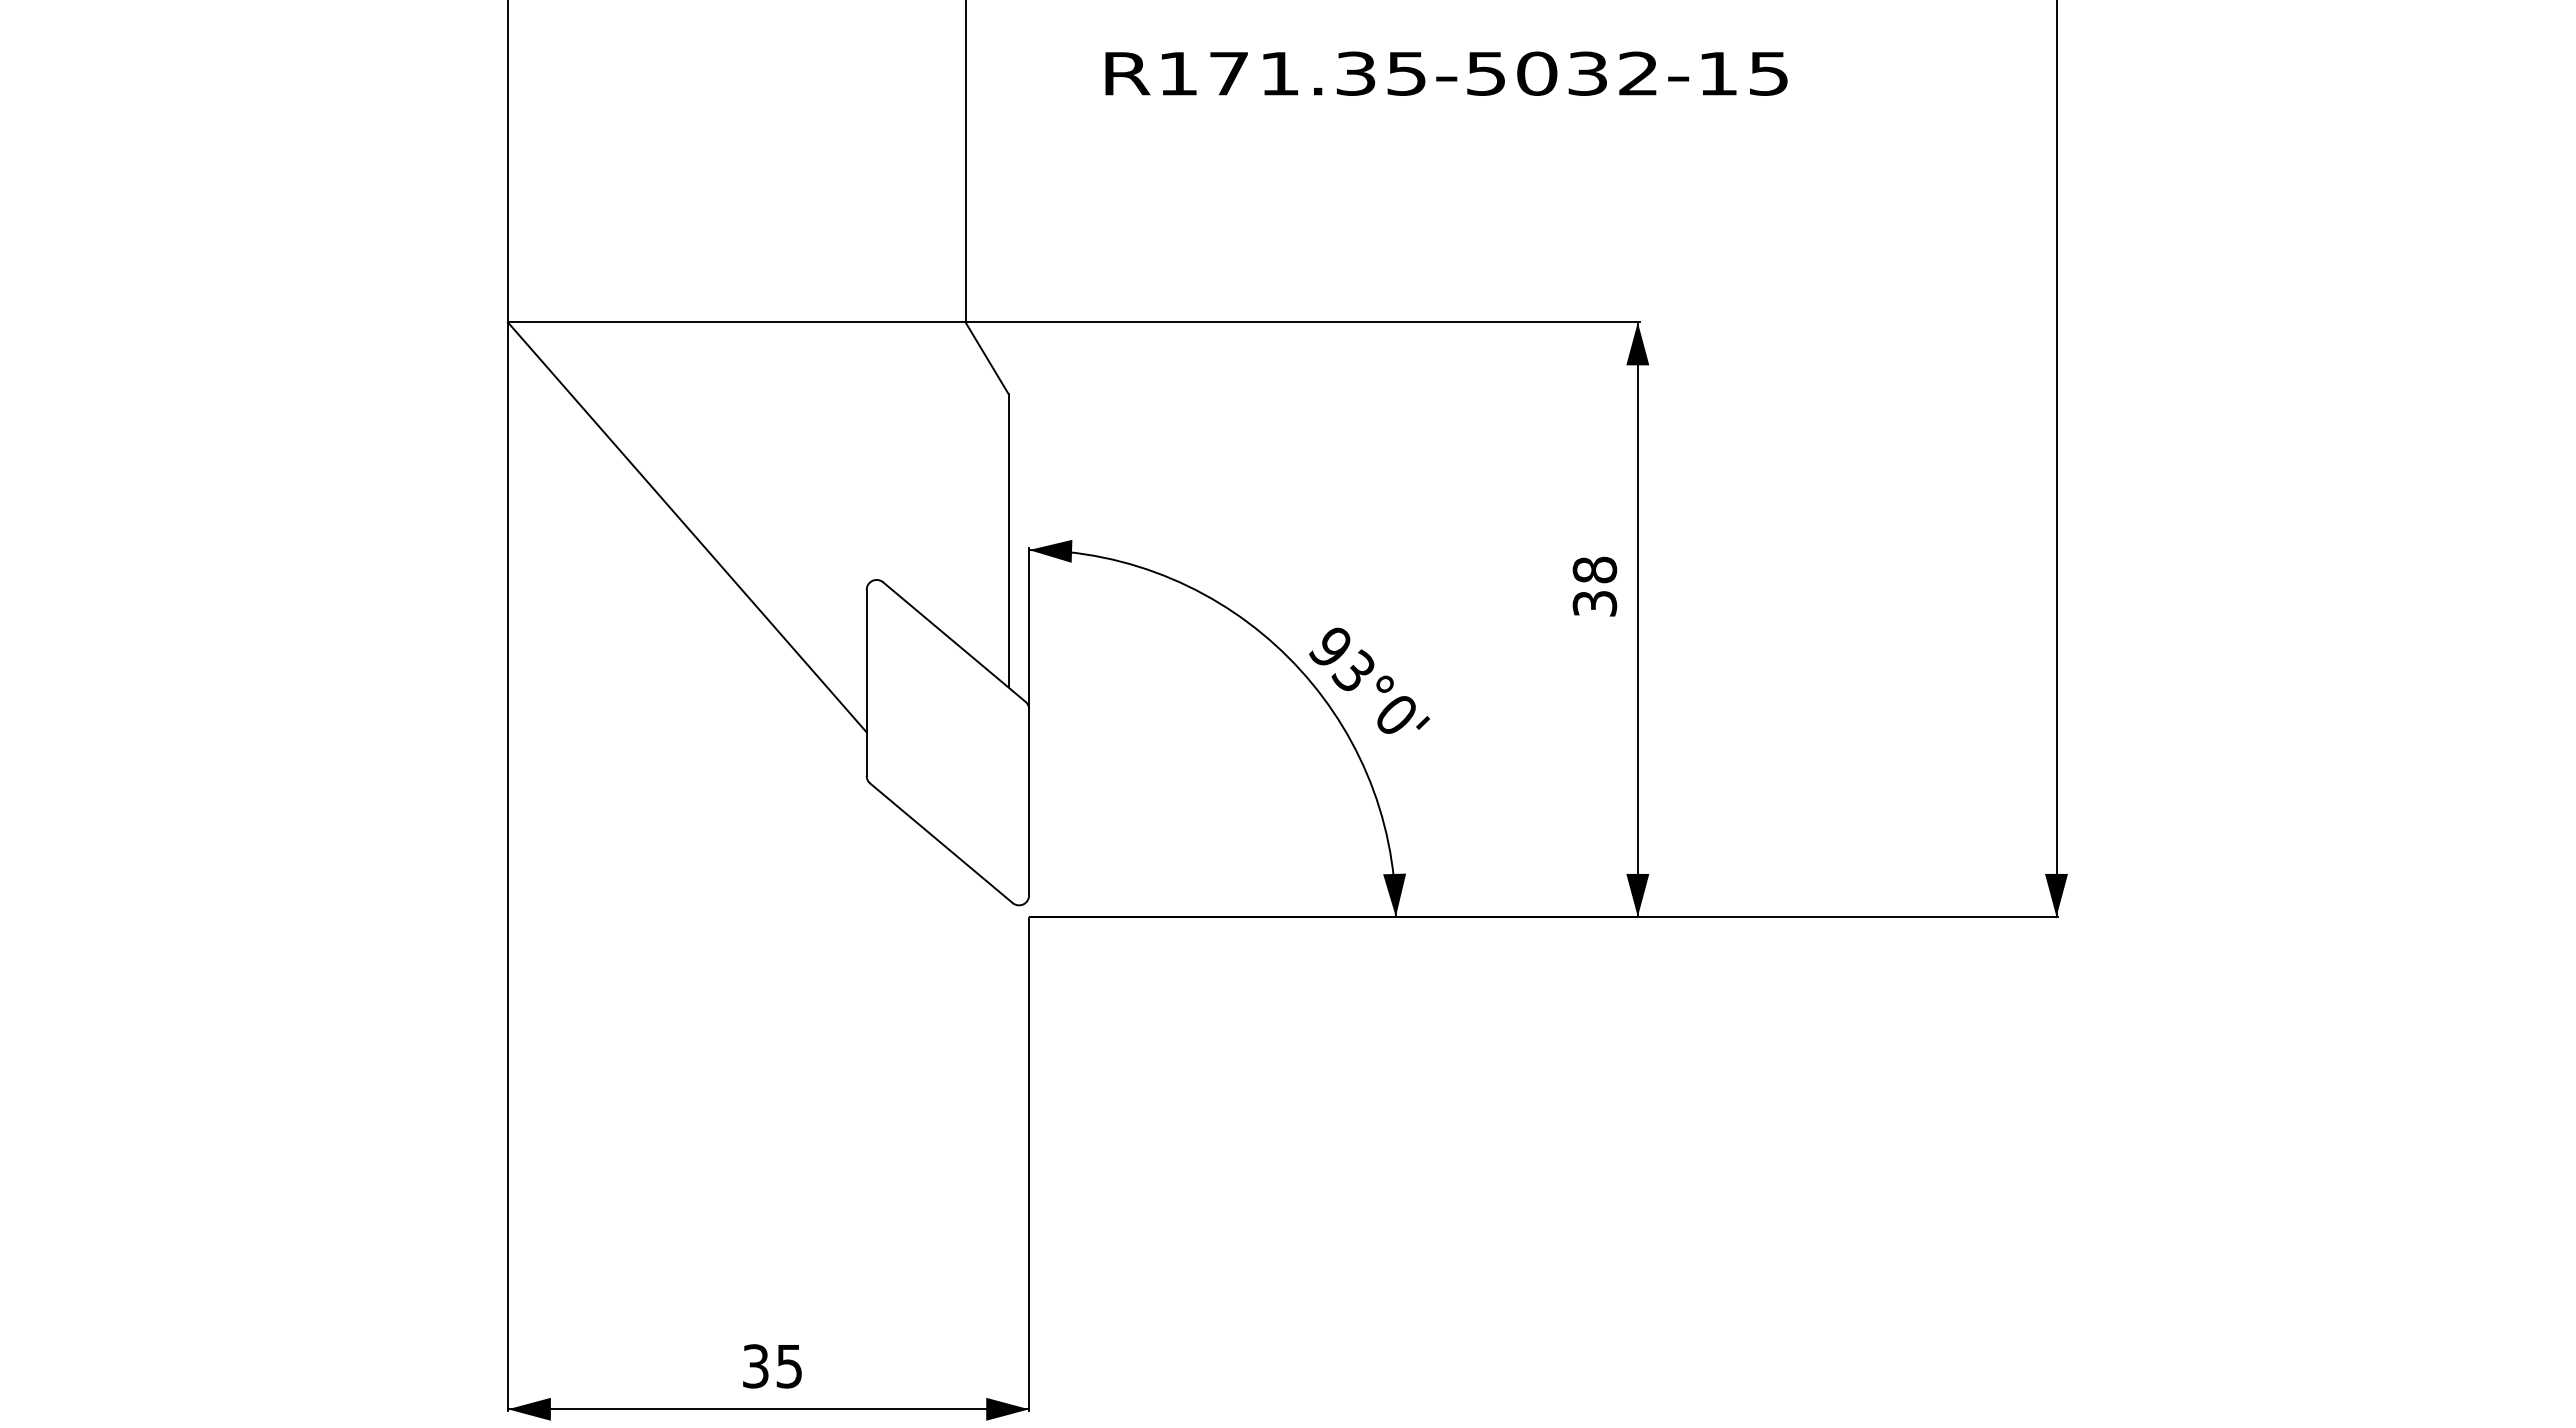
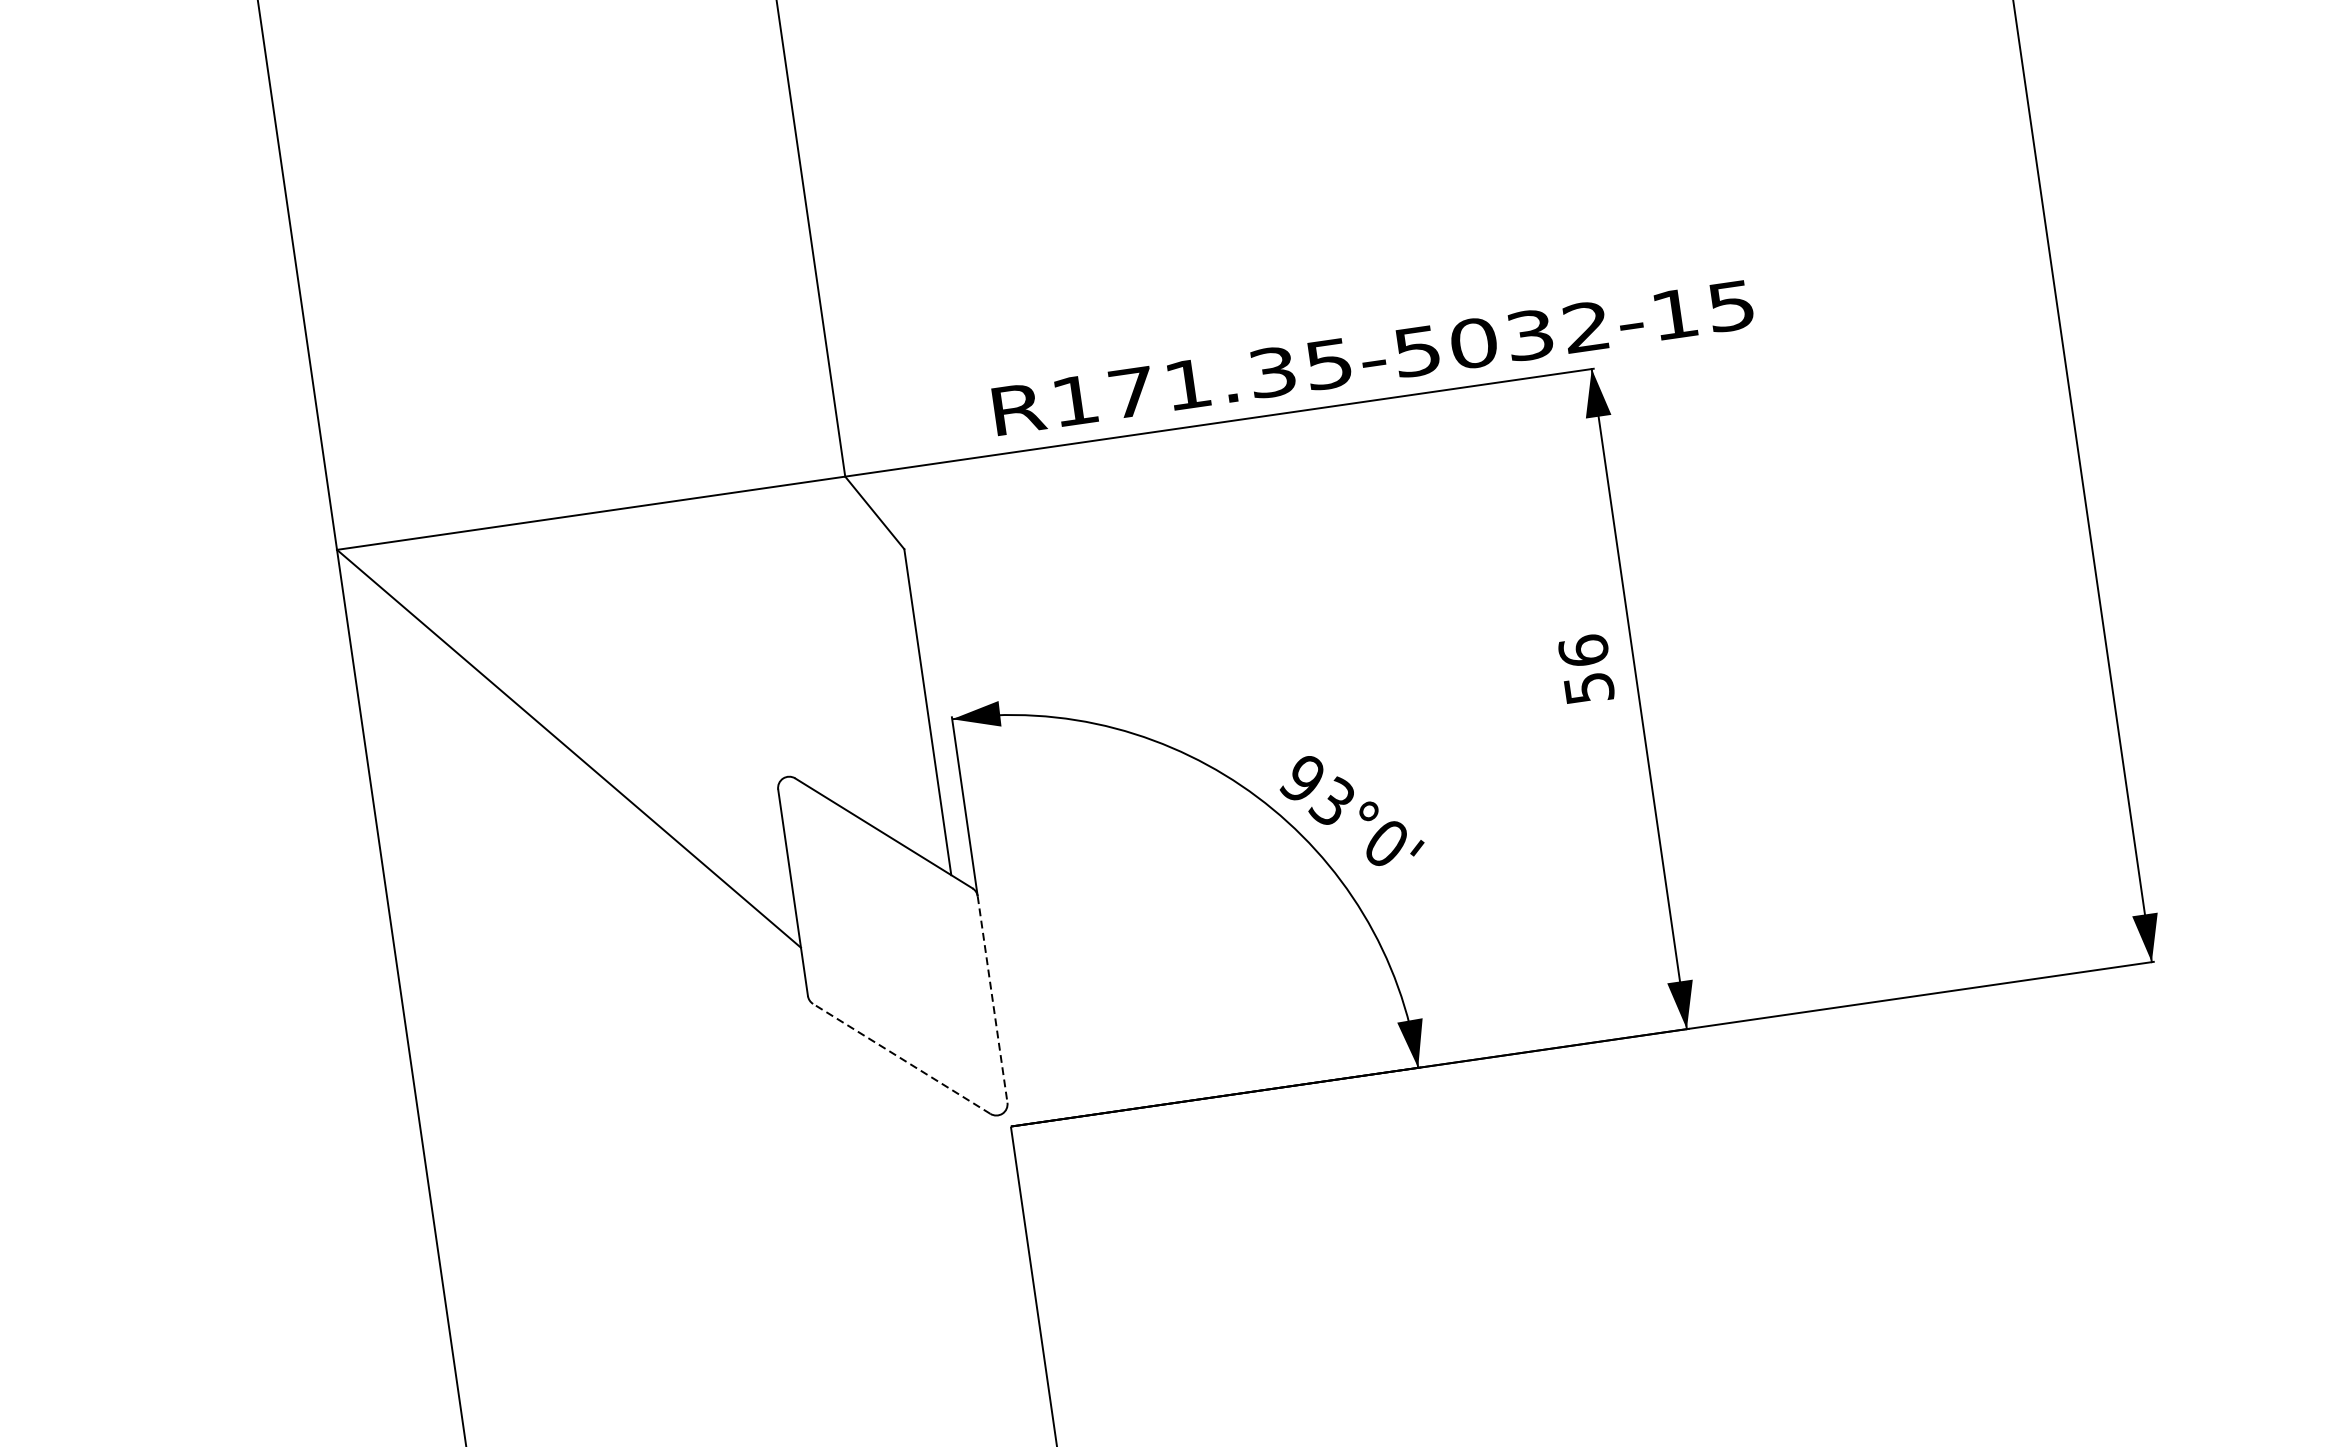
text: (1446, 73) -> (1373, 357), moved
text: (1594, 586) -> (1585, 669), 38 -> 56
line: (1029, 802) -> (993, 999), solid -> dashed
line: (941, 843) -> (901, 1059), solid -> dashed

